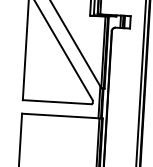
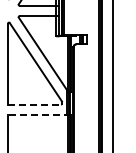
line: (57, 102) -> (34, 104), solid -> dashed
line: (61, 116) -> (38, 115), solid -> dashed

